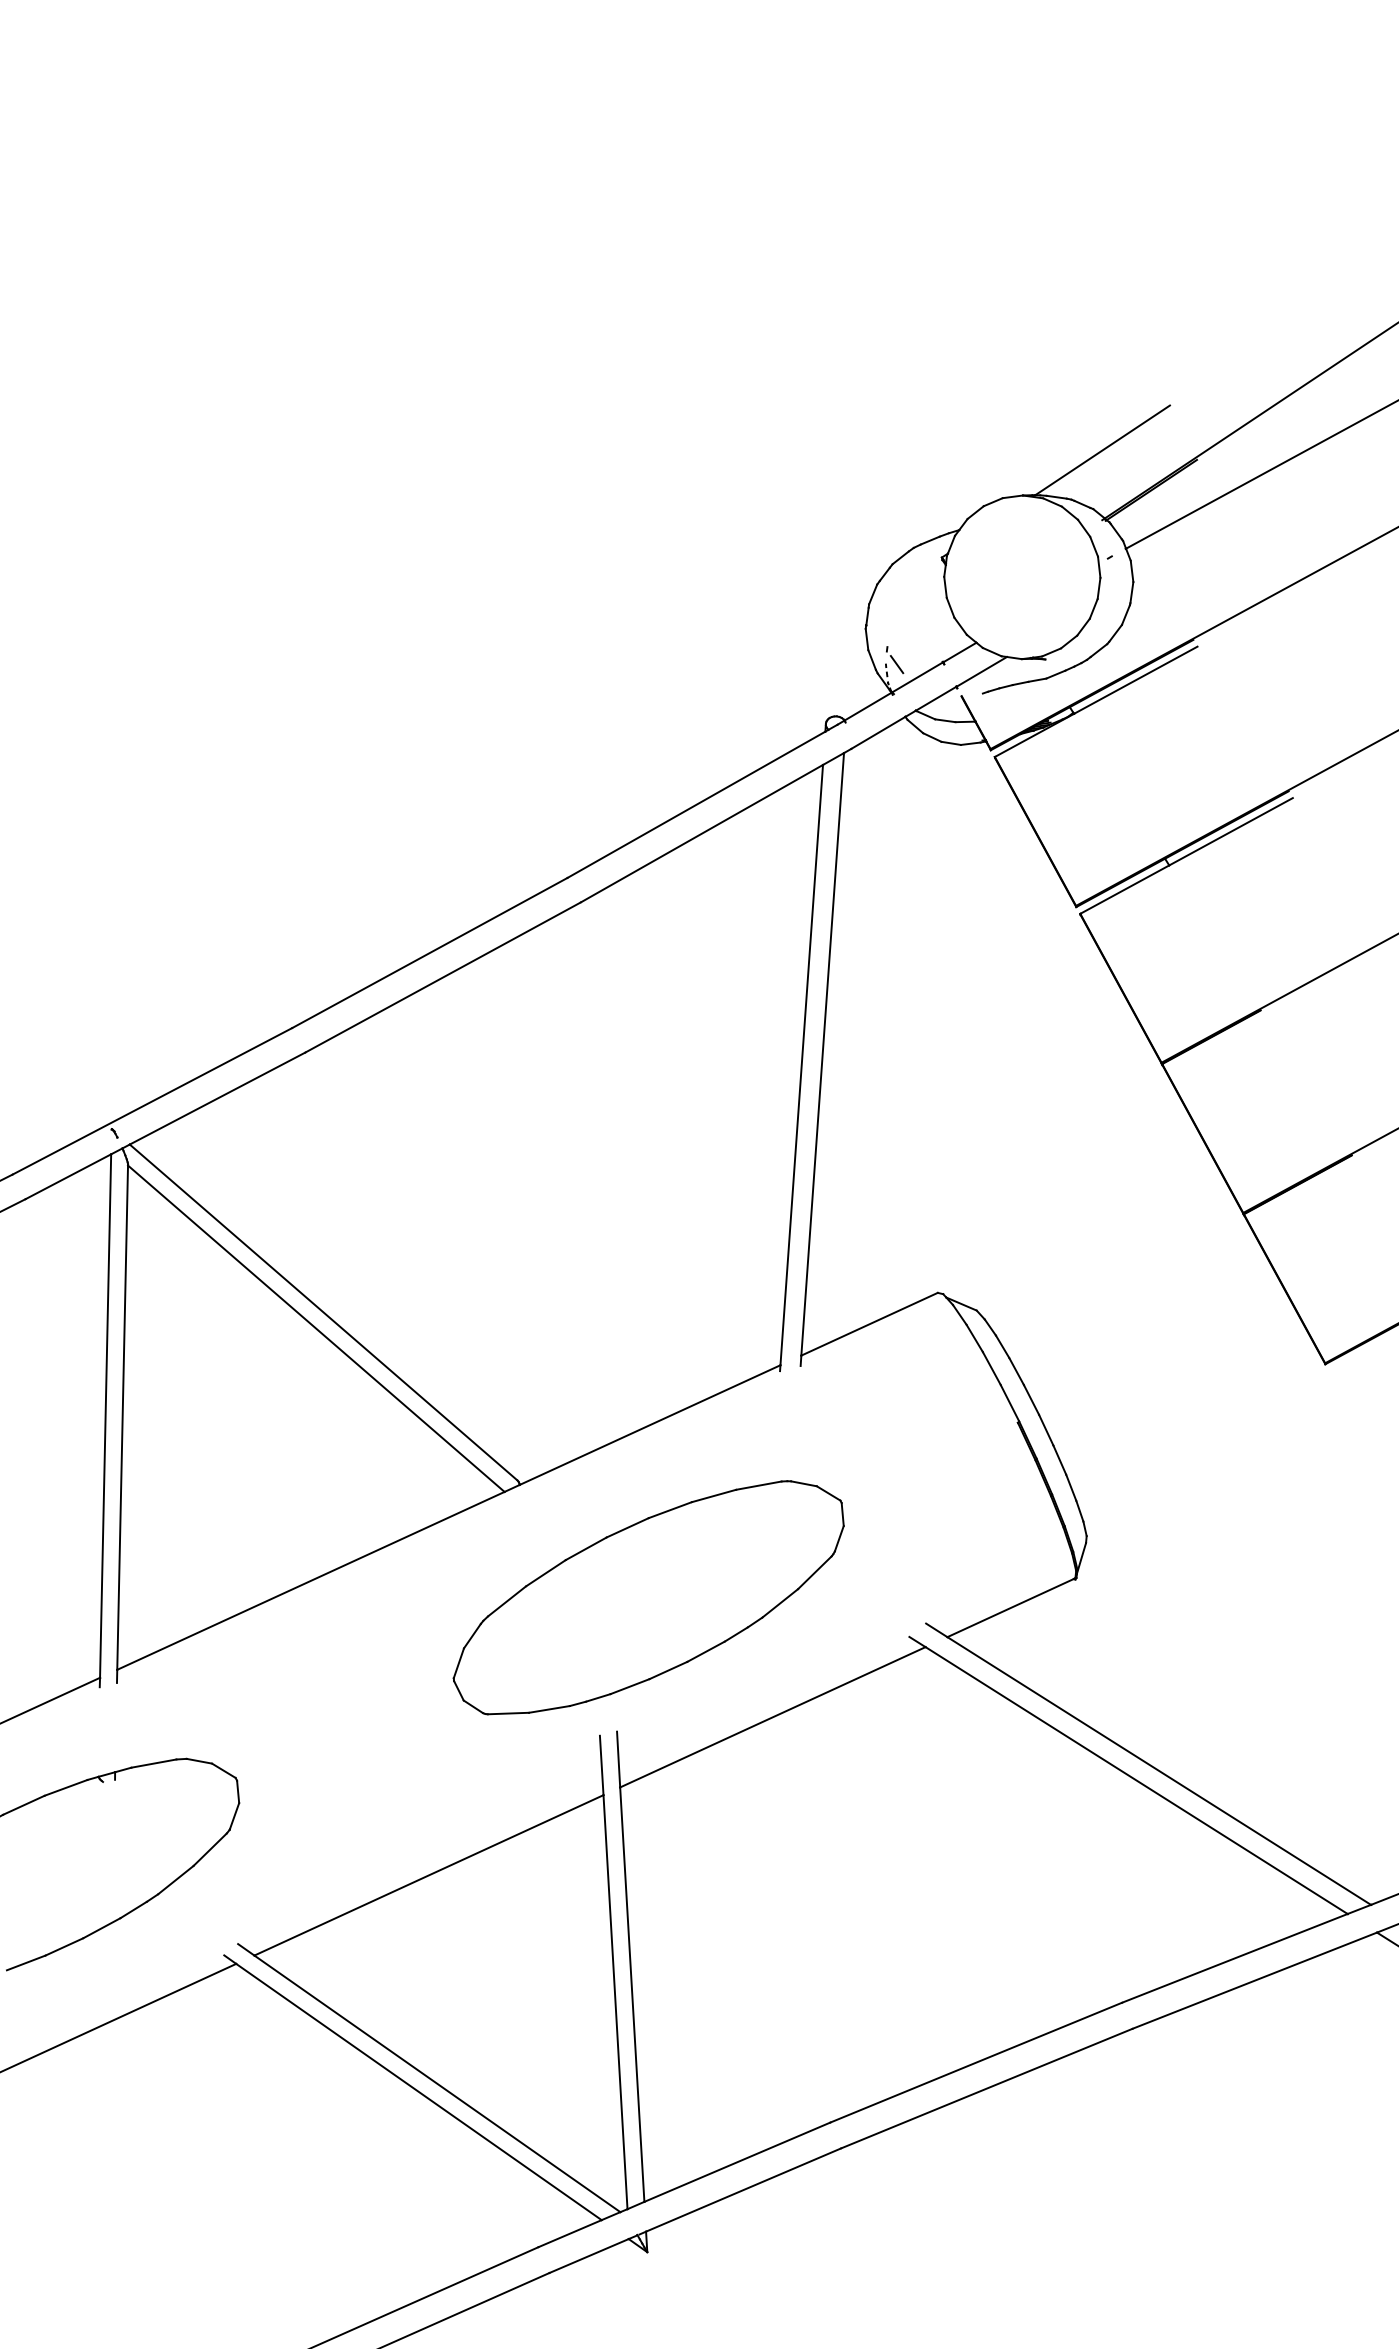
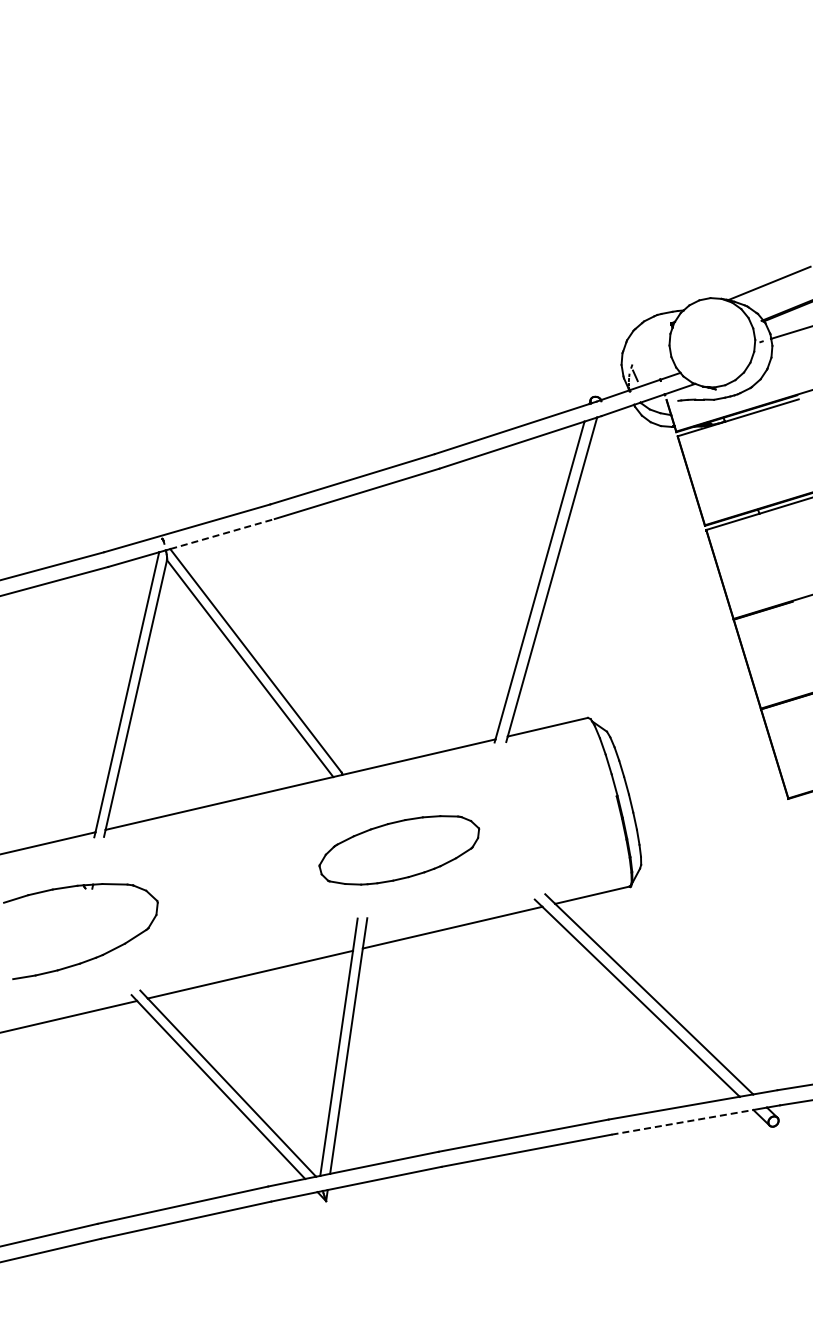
line: (217, 1097) -> (222, 533), solid -> dashed
part: (649, 1598) -> (399, 850), size x0.7
line: (1254, 1980) -> (682, 1122), solid -> dashed

